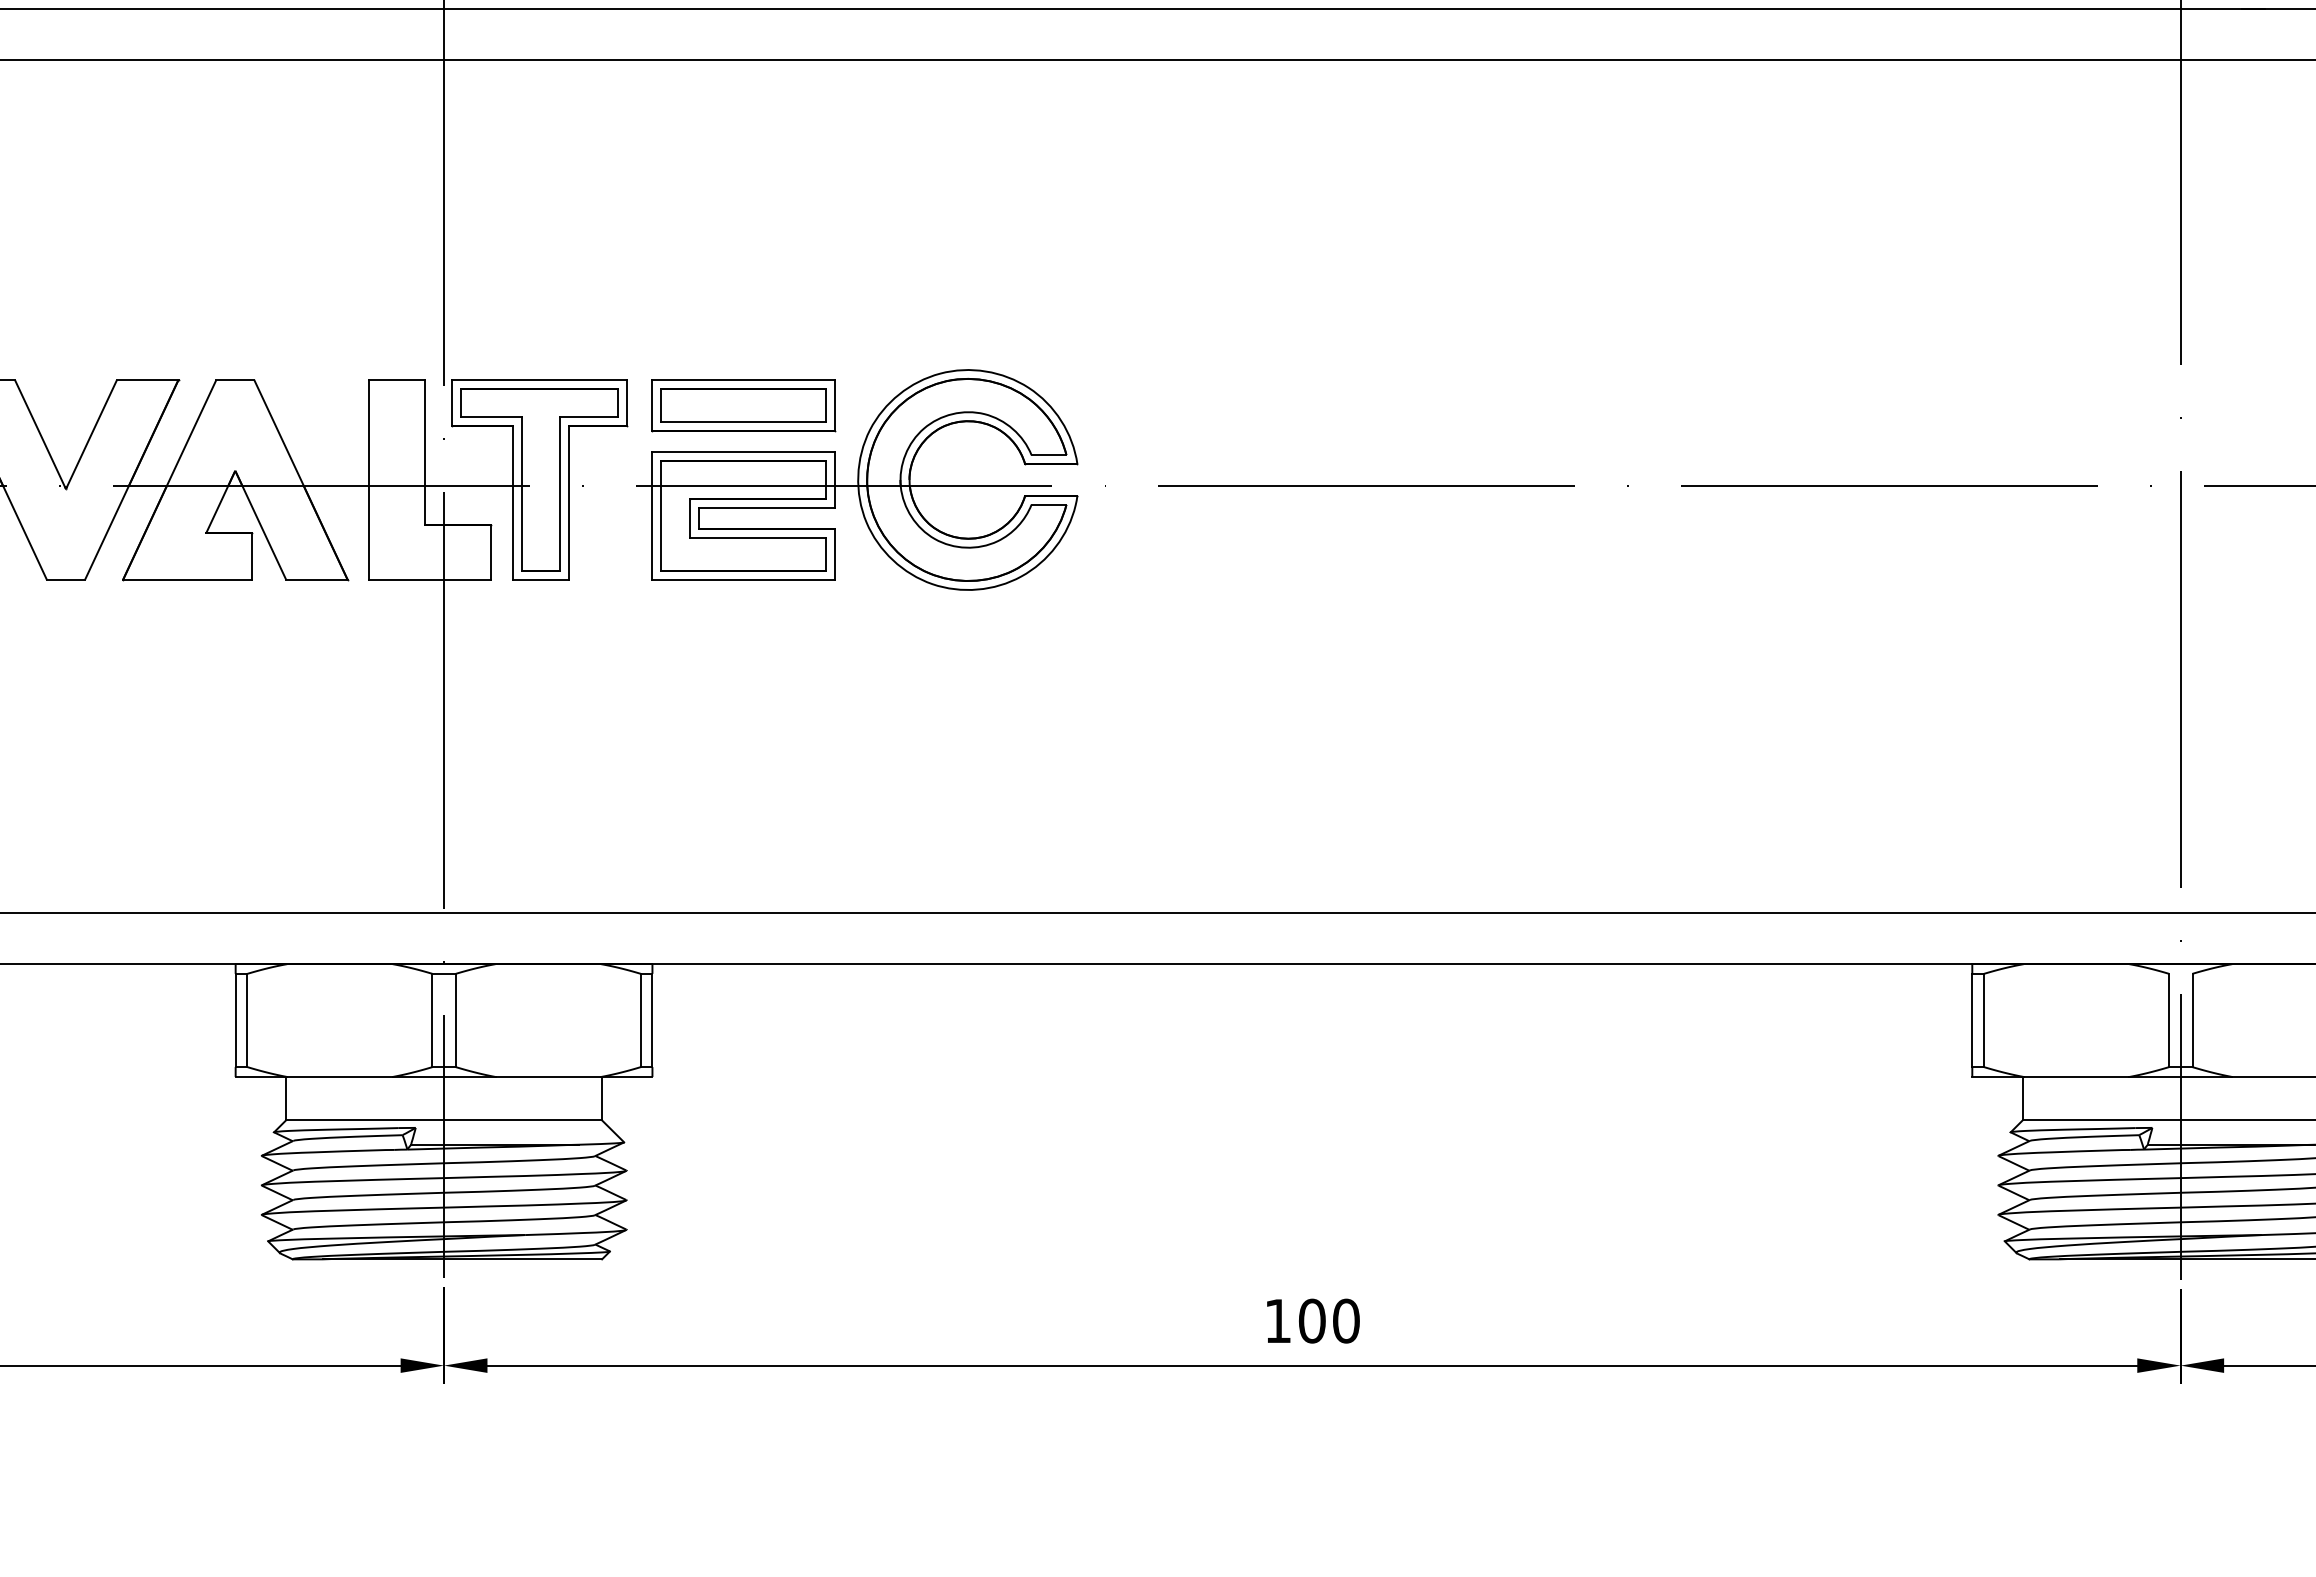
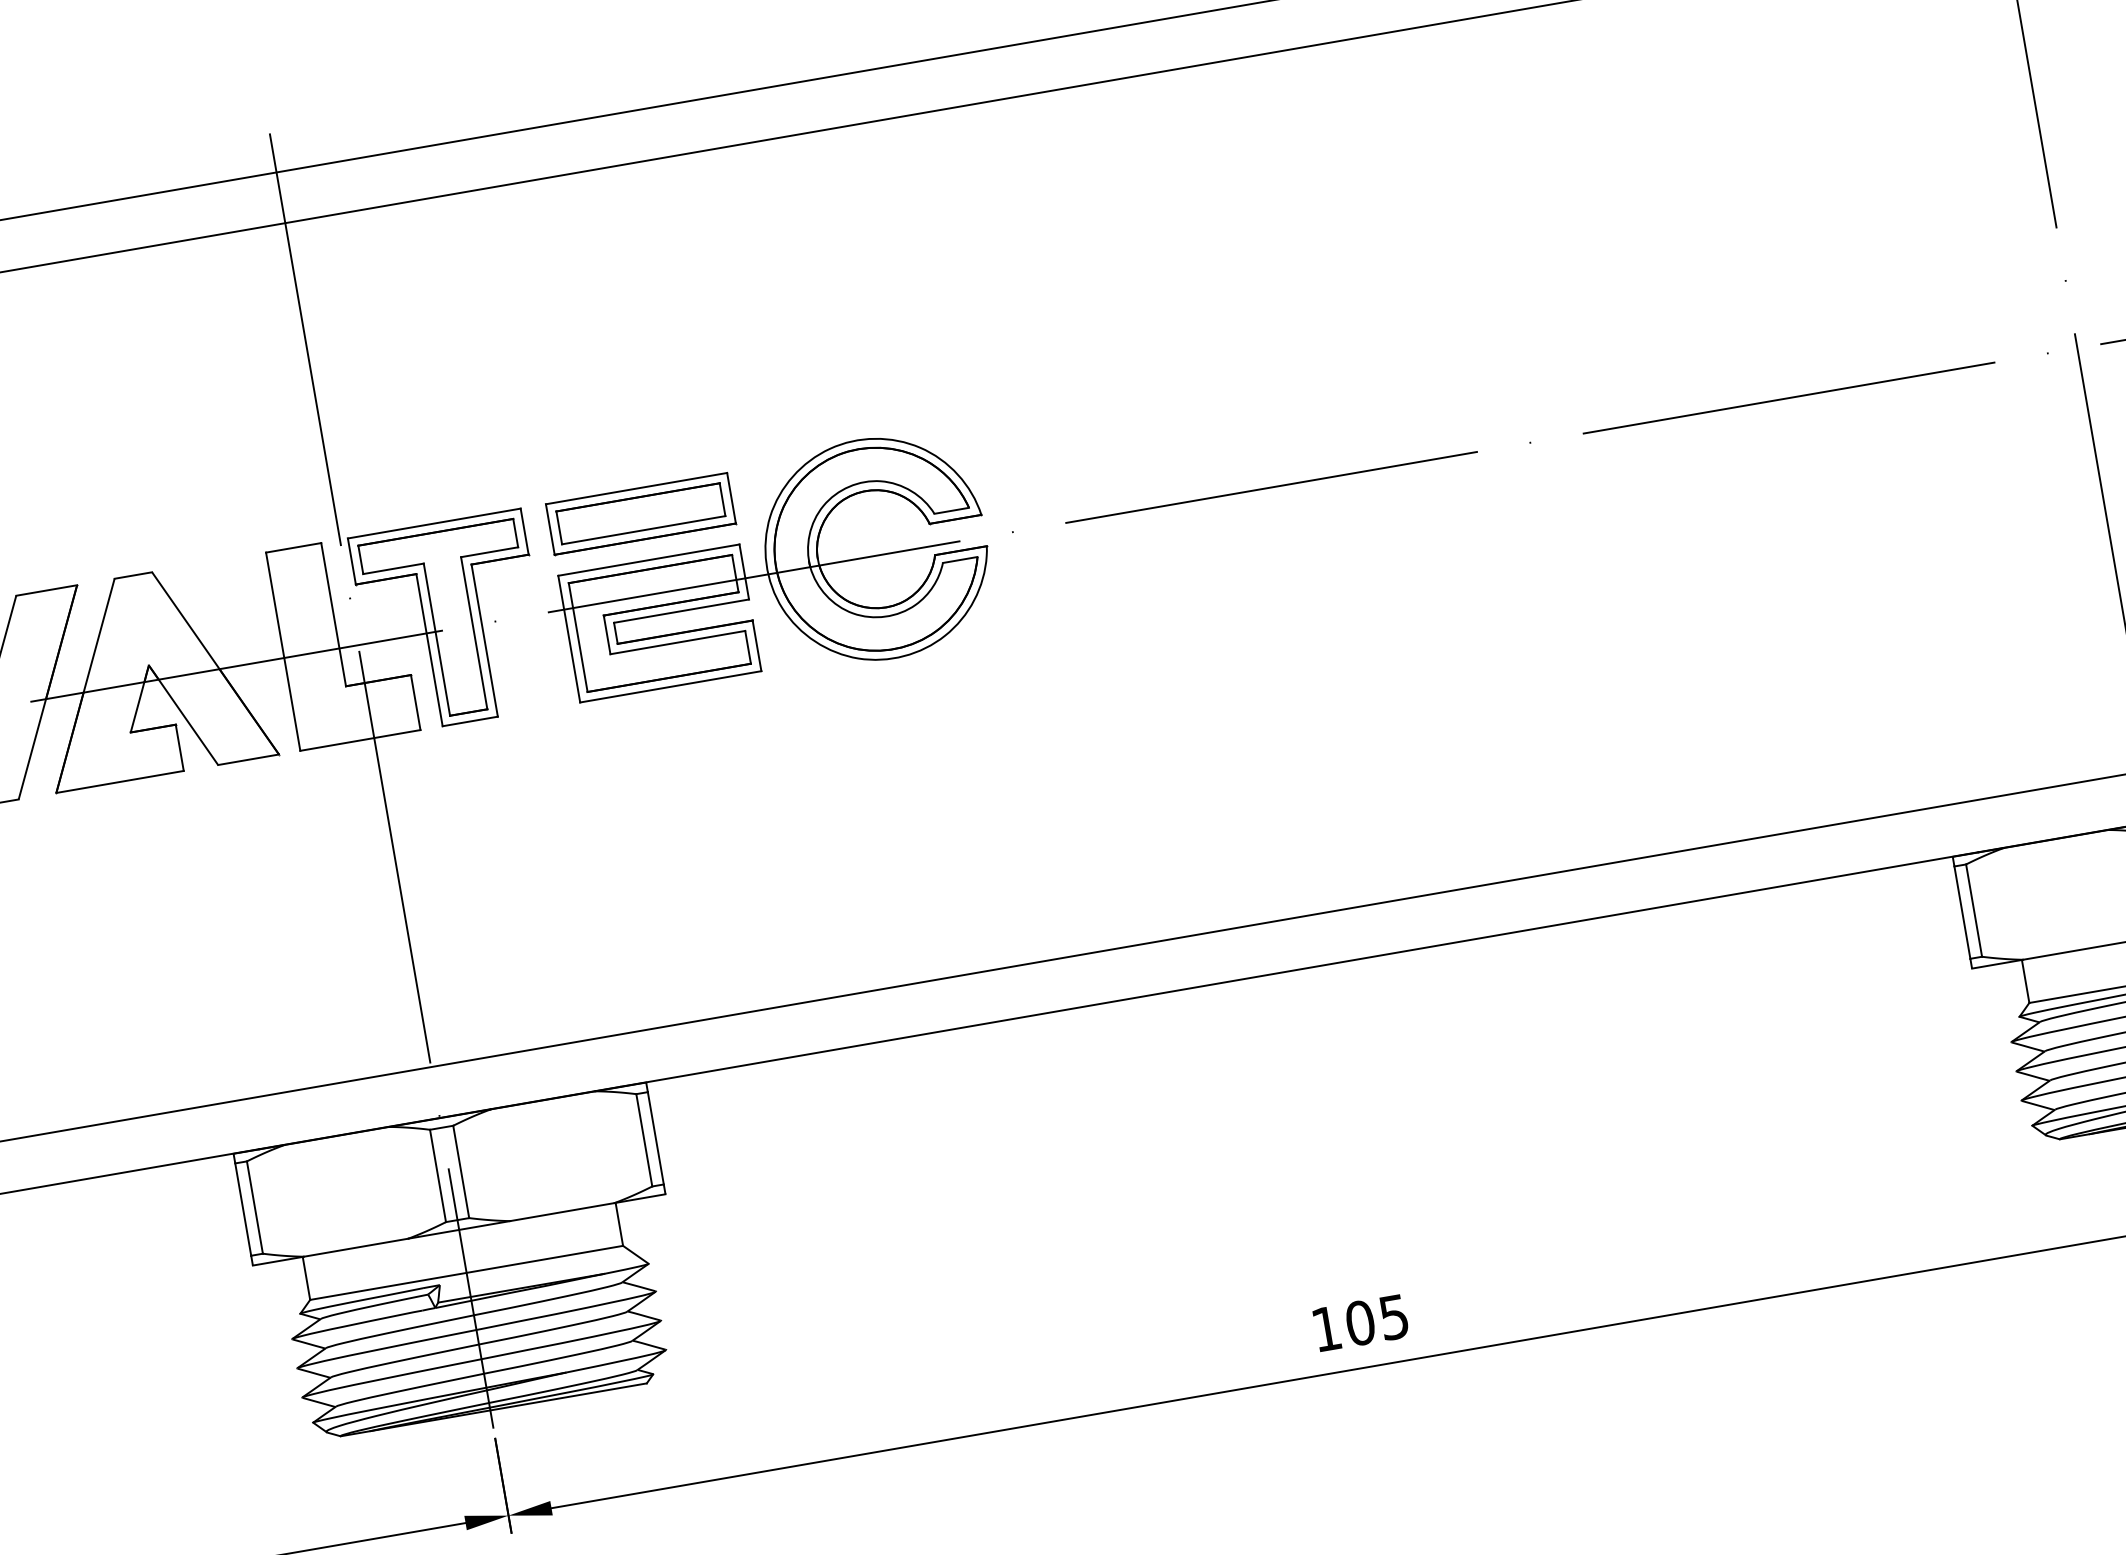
text: (1346, 1320) -> (1394, 1316), 100 -> 105

